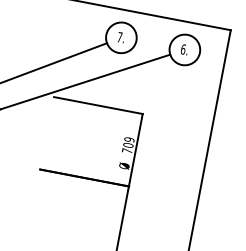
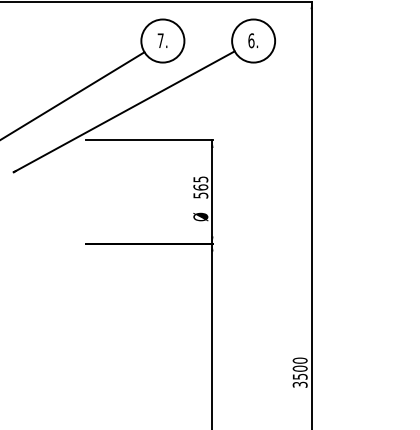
text: (128, 145) -> (200, 187), 709 -> 565

